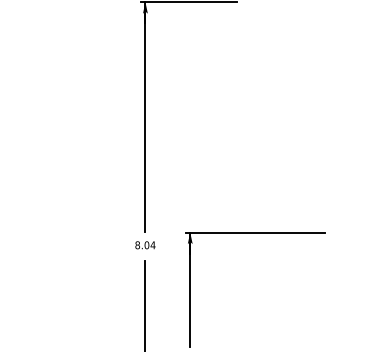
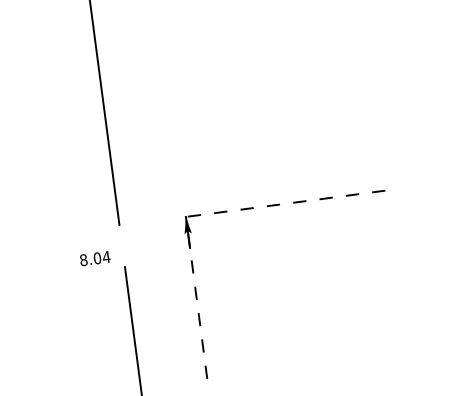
line: (254, 232) -> (281, 204), solid -> dashed
text: (145, 245) -> (95, 258), moved
line: (190, 295) -> (198, 310), solid -> dashed

